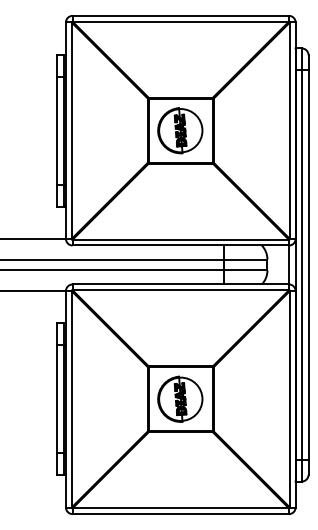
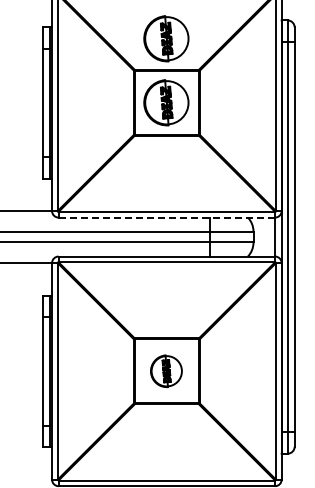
part: (180, 66) -> (166, 38), added
line: (180, 245) -> (166, 217), solid -> dashed
part: (180, 398) -> (166, 370), size x0.7

